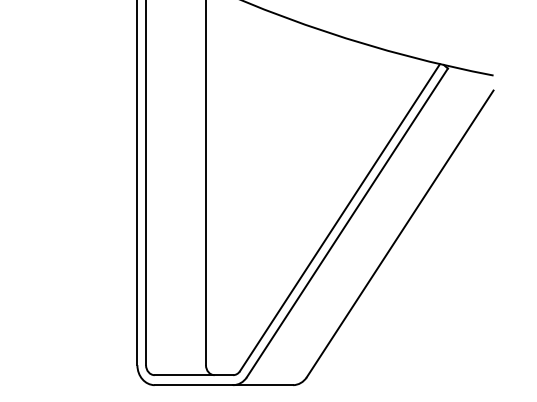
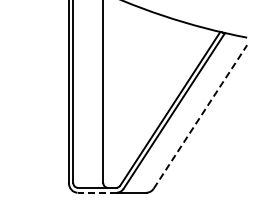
line: (400, 232) -> (200, 116), solid -> dashed
line: (194, 384) -> (97, 192), solid -> dashed

